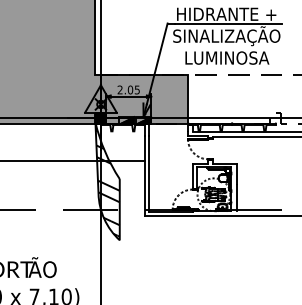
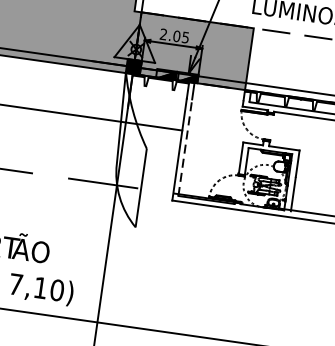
line: (149, 174) -> (185, 148), solid -> dashed
hatch: (107, 190) -> (128, 161), removed

